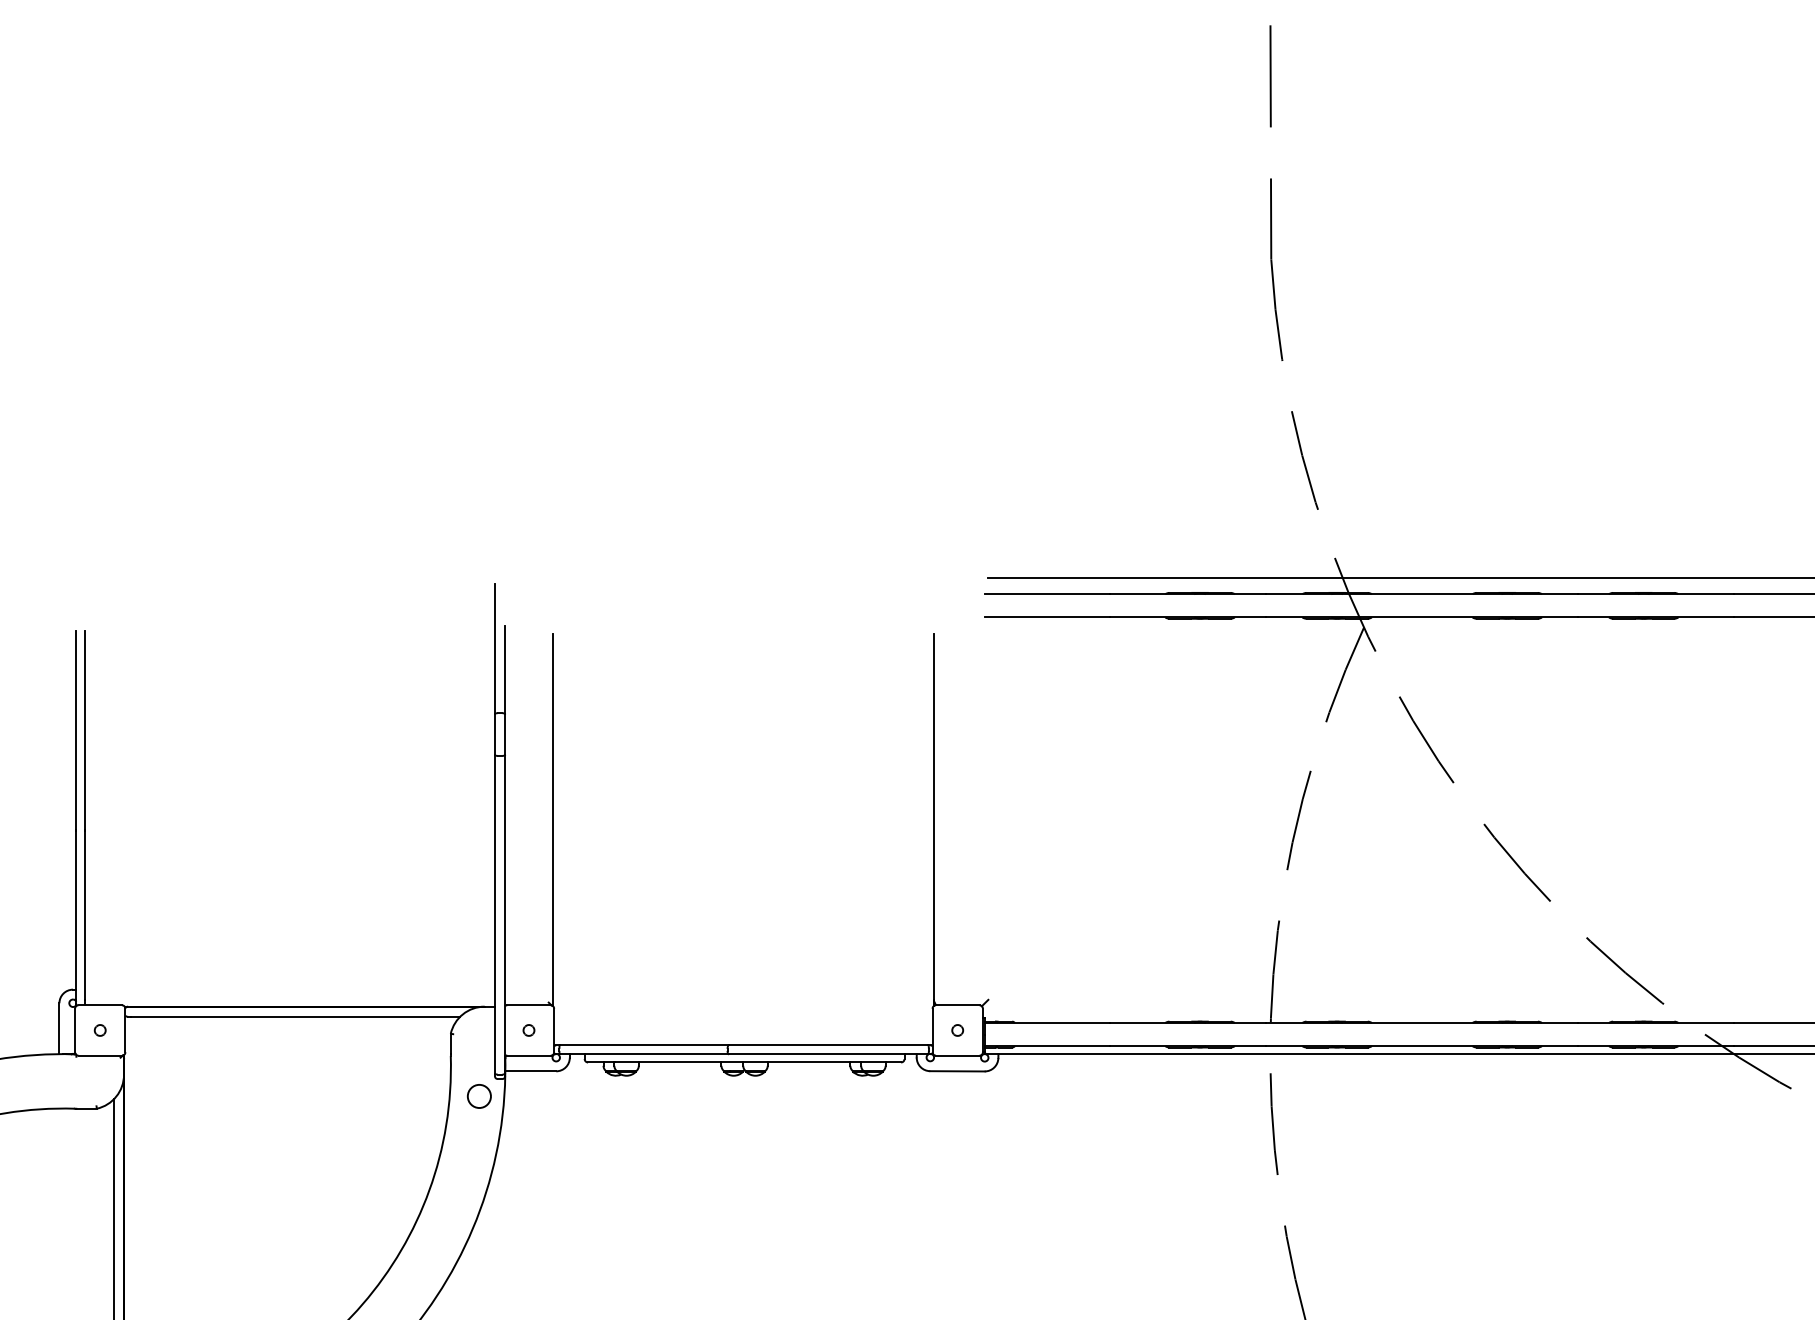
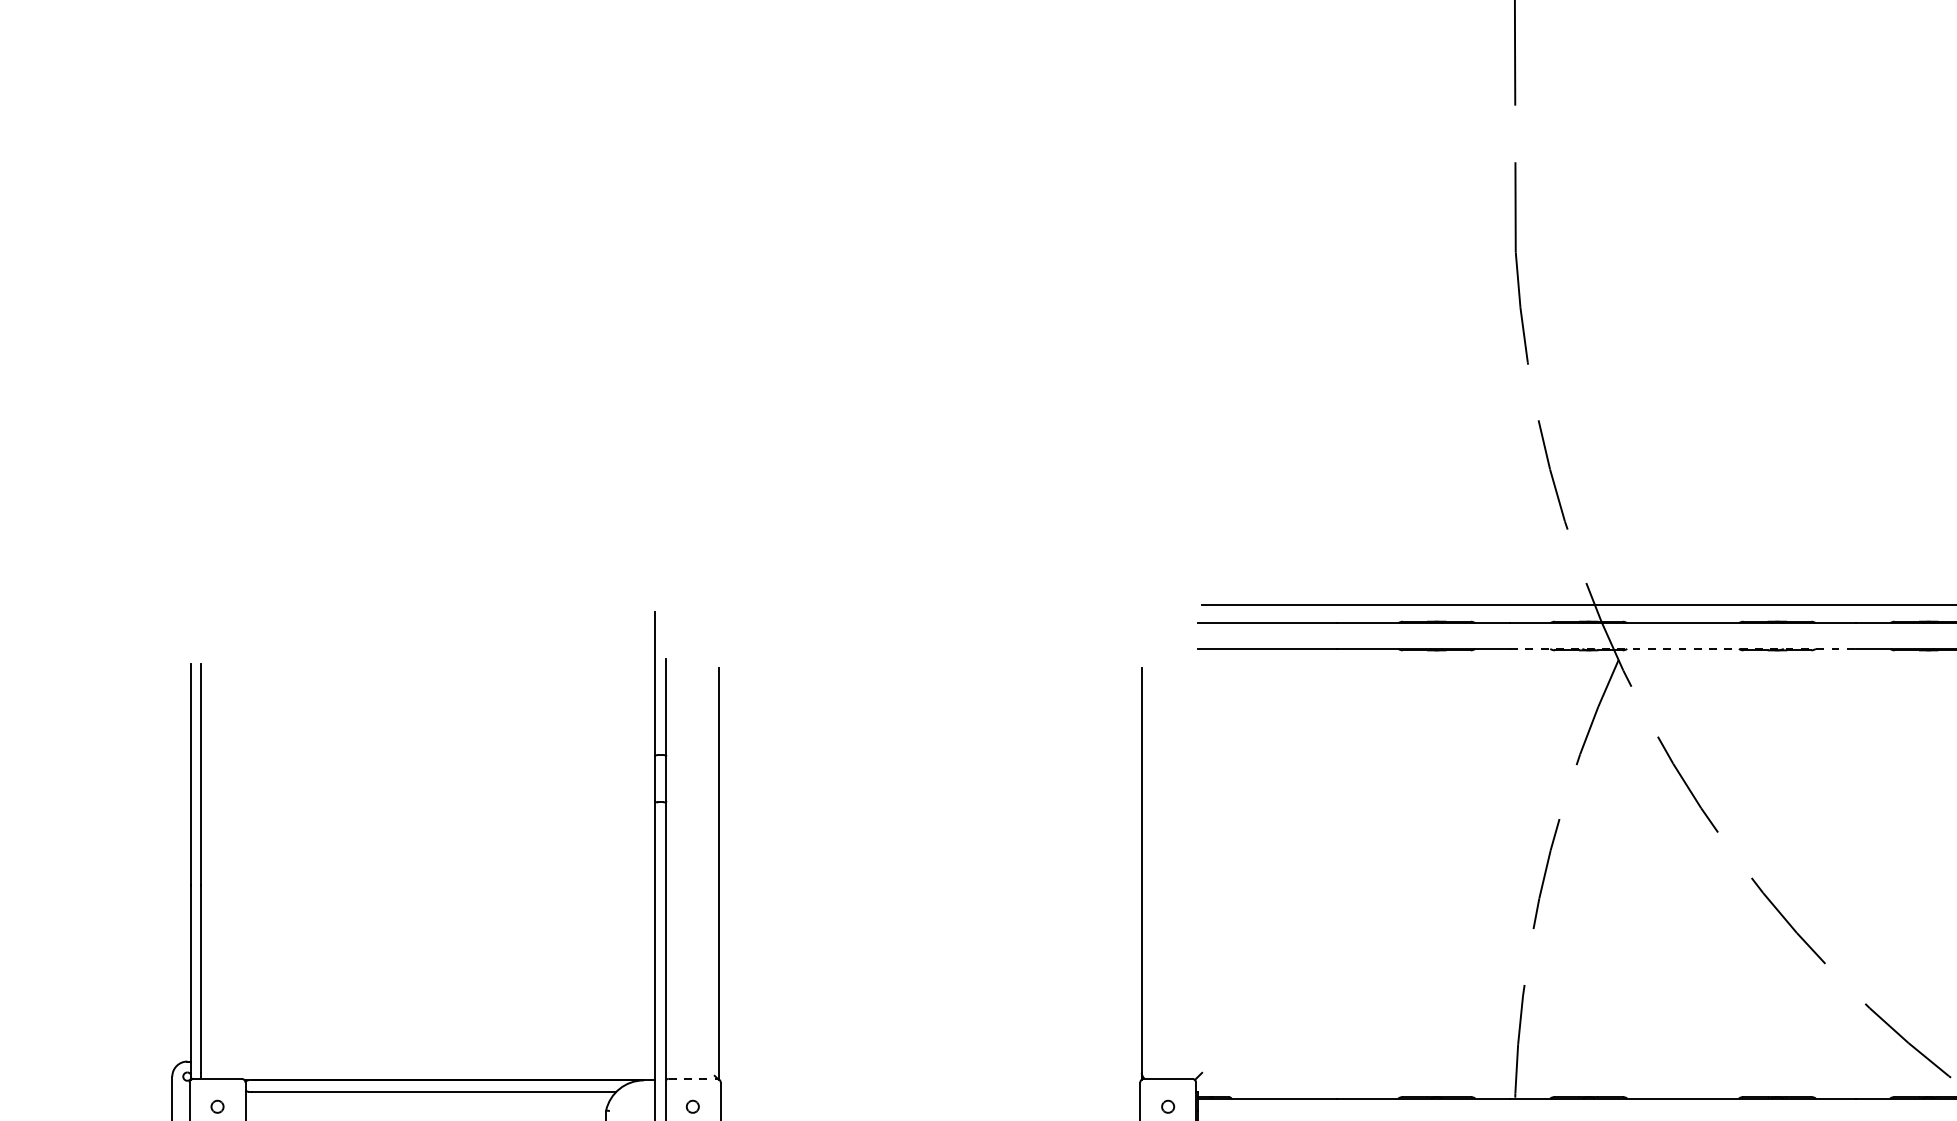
line: (1422, 617) -> (1683, 648), solid -> dashed
line: (529, 1005) -> (693, 1079), solid -> dashed

